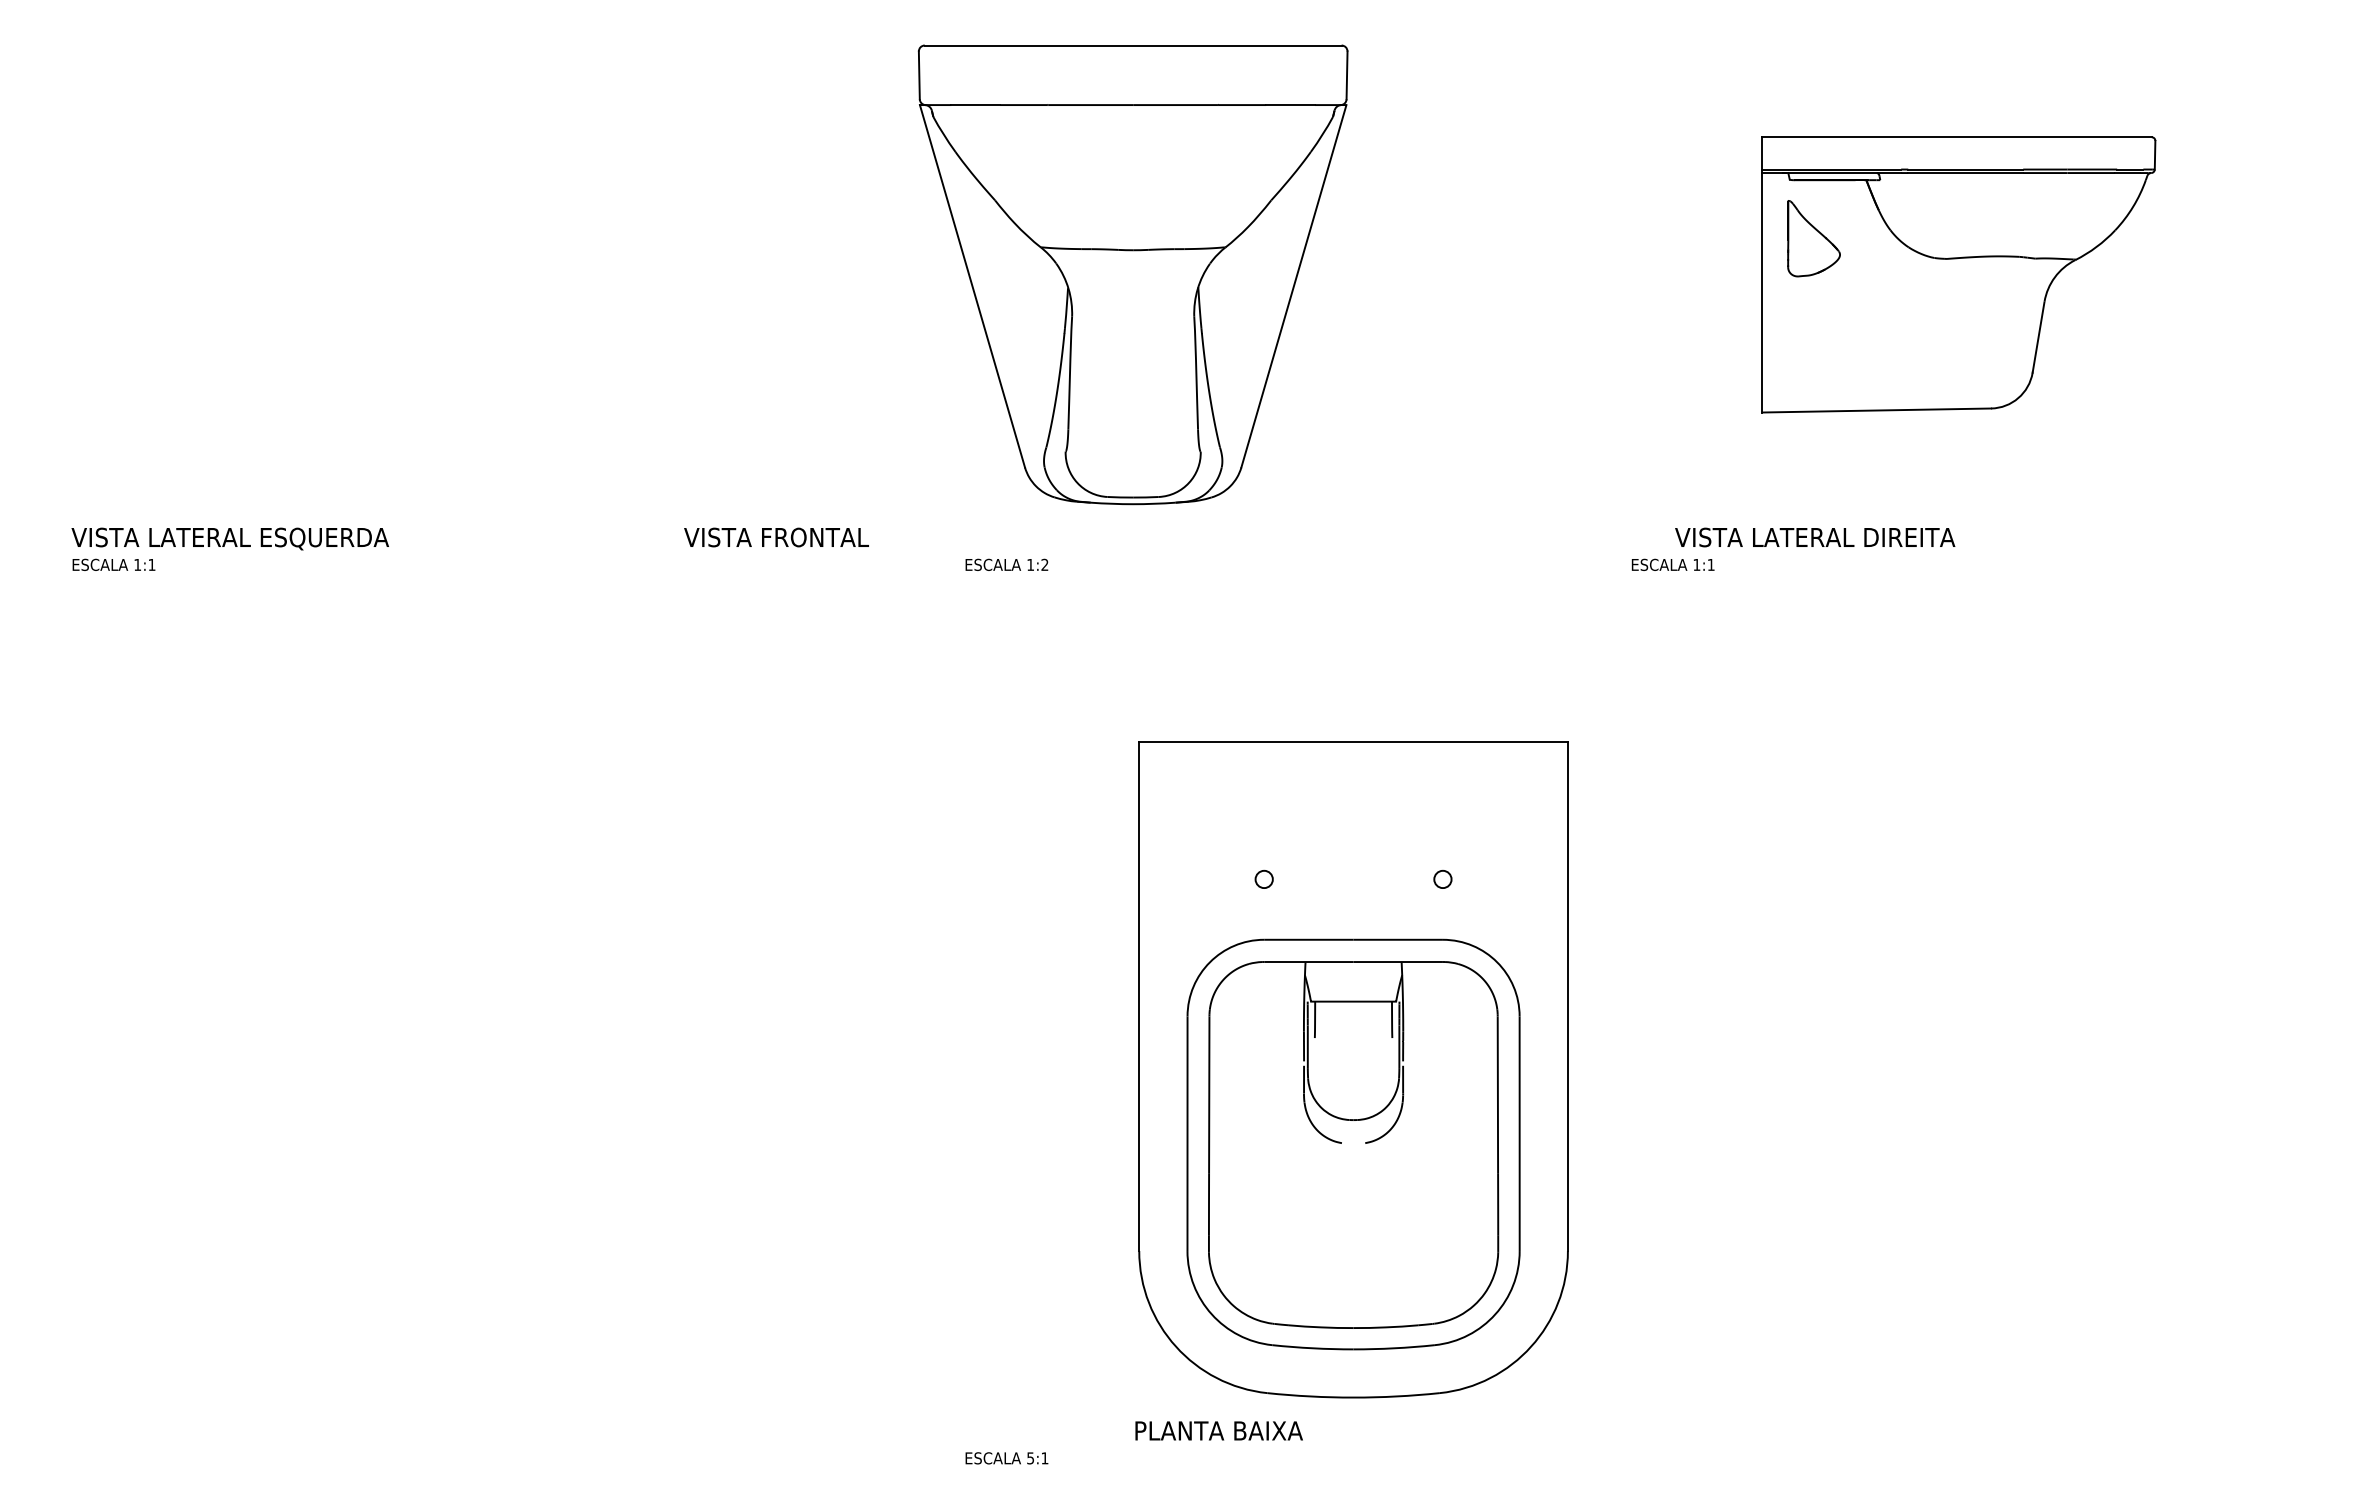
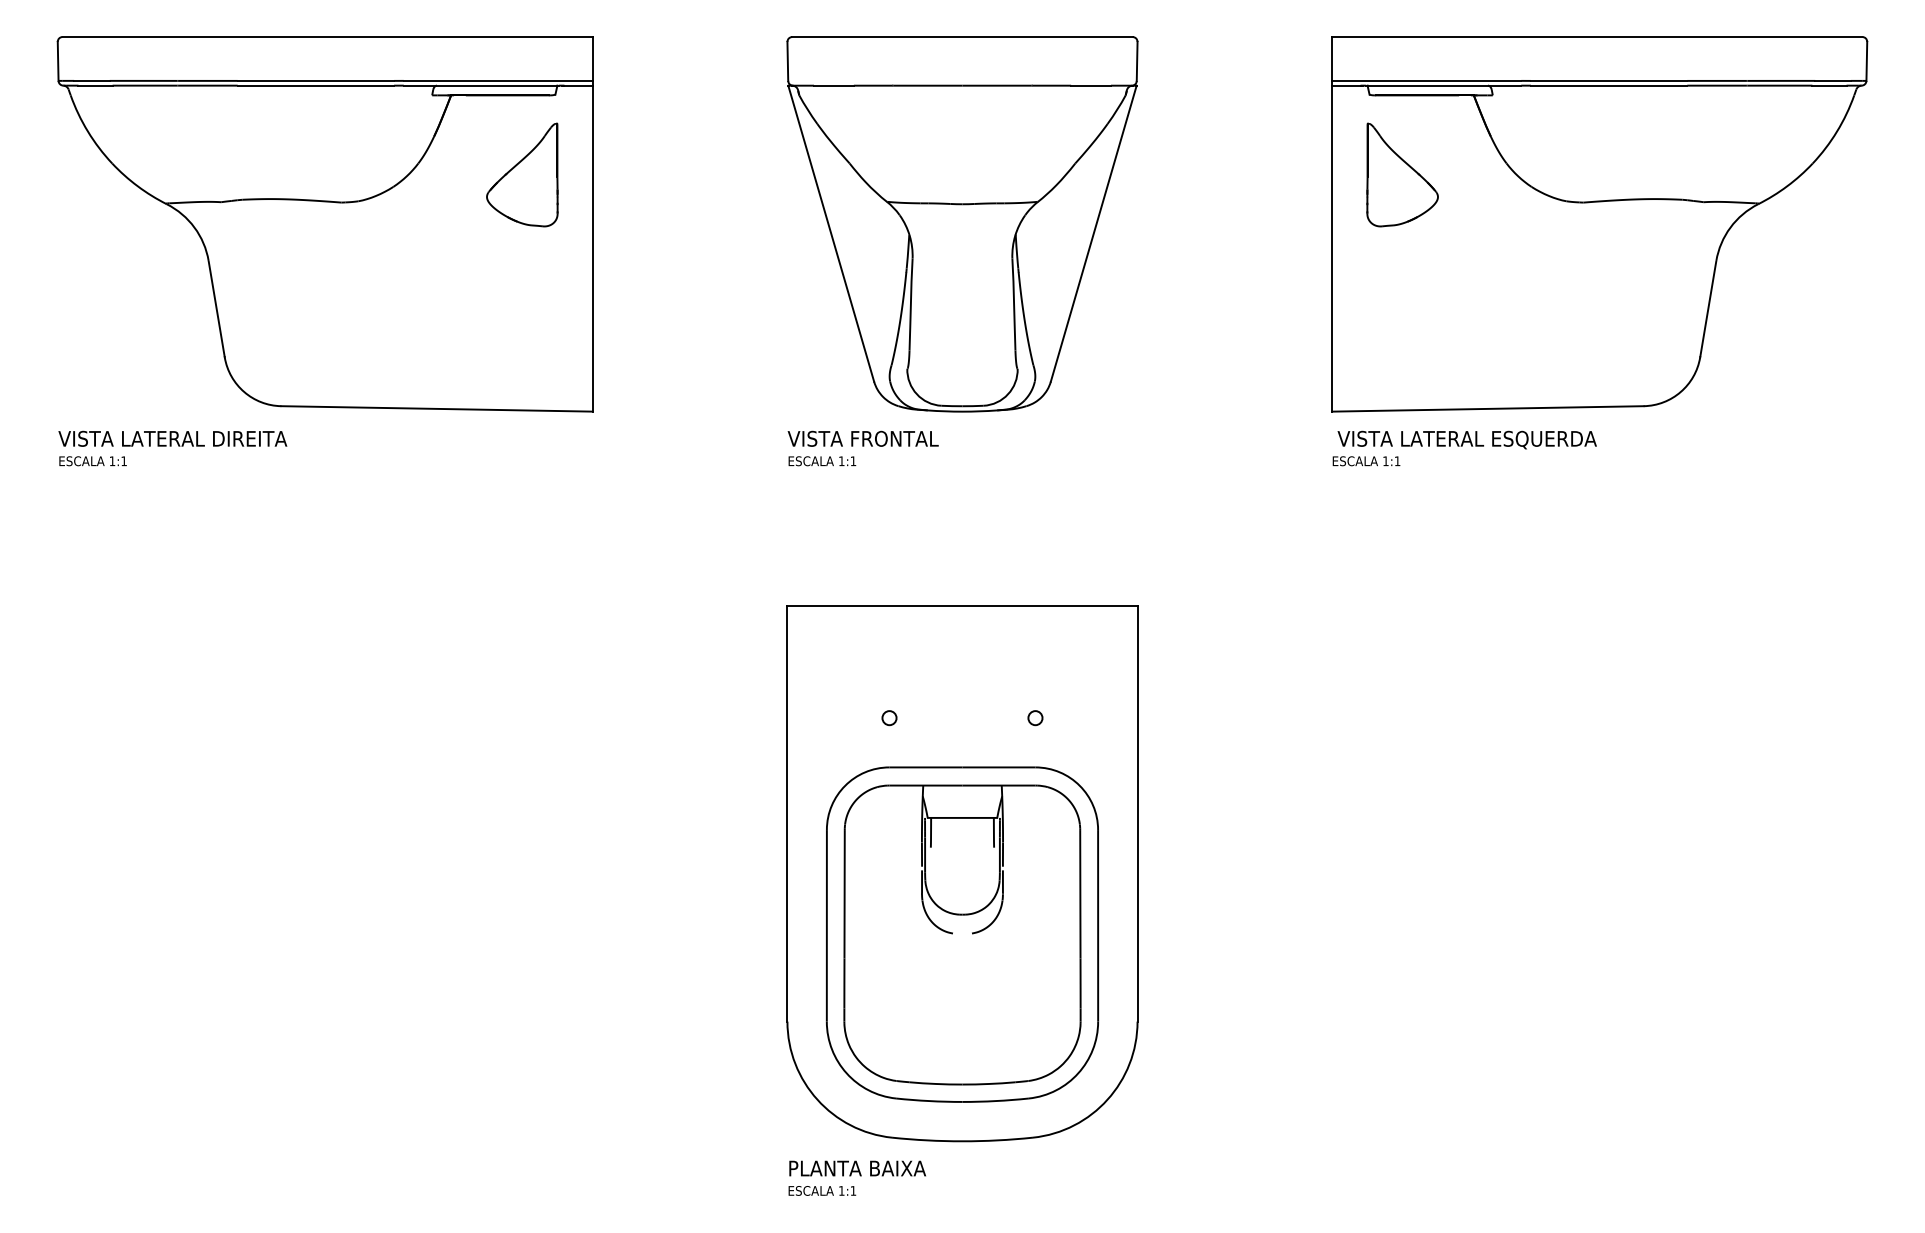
part: (397, 275) -> (324, 224), added
part: (1133, 275) -> (962, 224), moved
part: (1958, 275) -> (1599, 224), size x1.67
text: (775, 537) -> (862, 438), moved
text: (326, 538) -> (266, 439), VISTA LATERAL ESQUERDA -> VISTA LATERAL DIREITA
text: (1788, 538) -> (1460, 439), VISTA LATERAL DIREITA -> VISTA LATERAL ESQUERDA
text: (1045, 563) -> (853, 460), 1:2 -> 1:1
part: (1353, 1069) -> (962, 873), moved
text: (1218, 1430) -> (857, 1168), moved
text: (1030, 1457) -> (841, 1190), 5:1 -> 1:1

